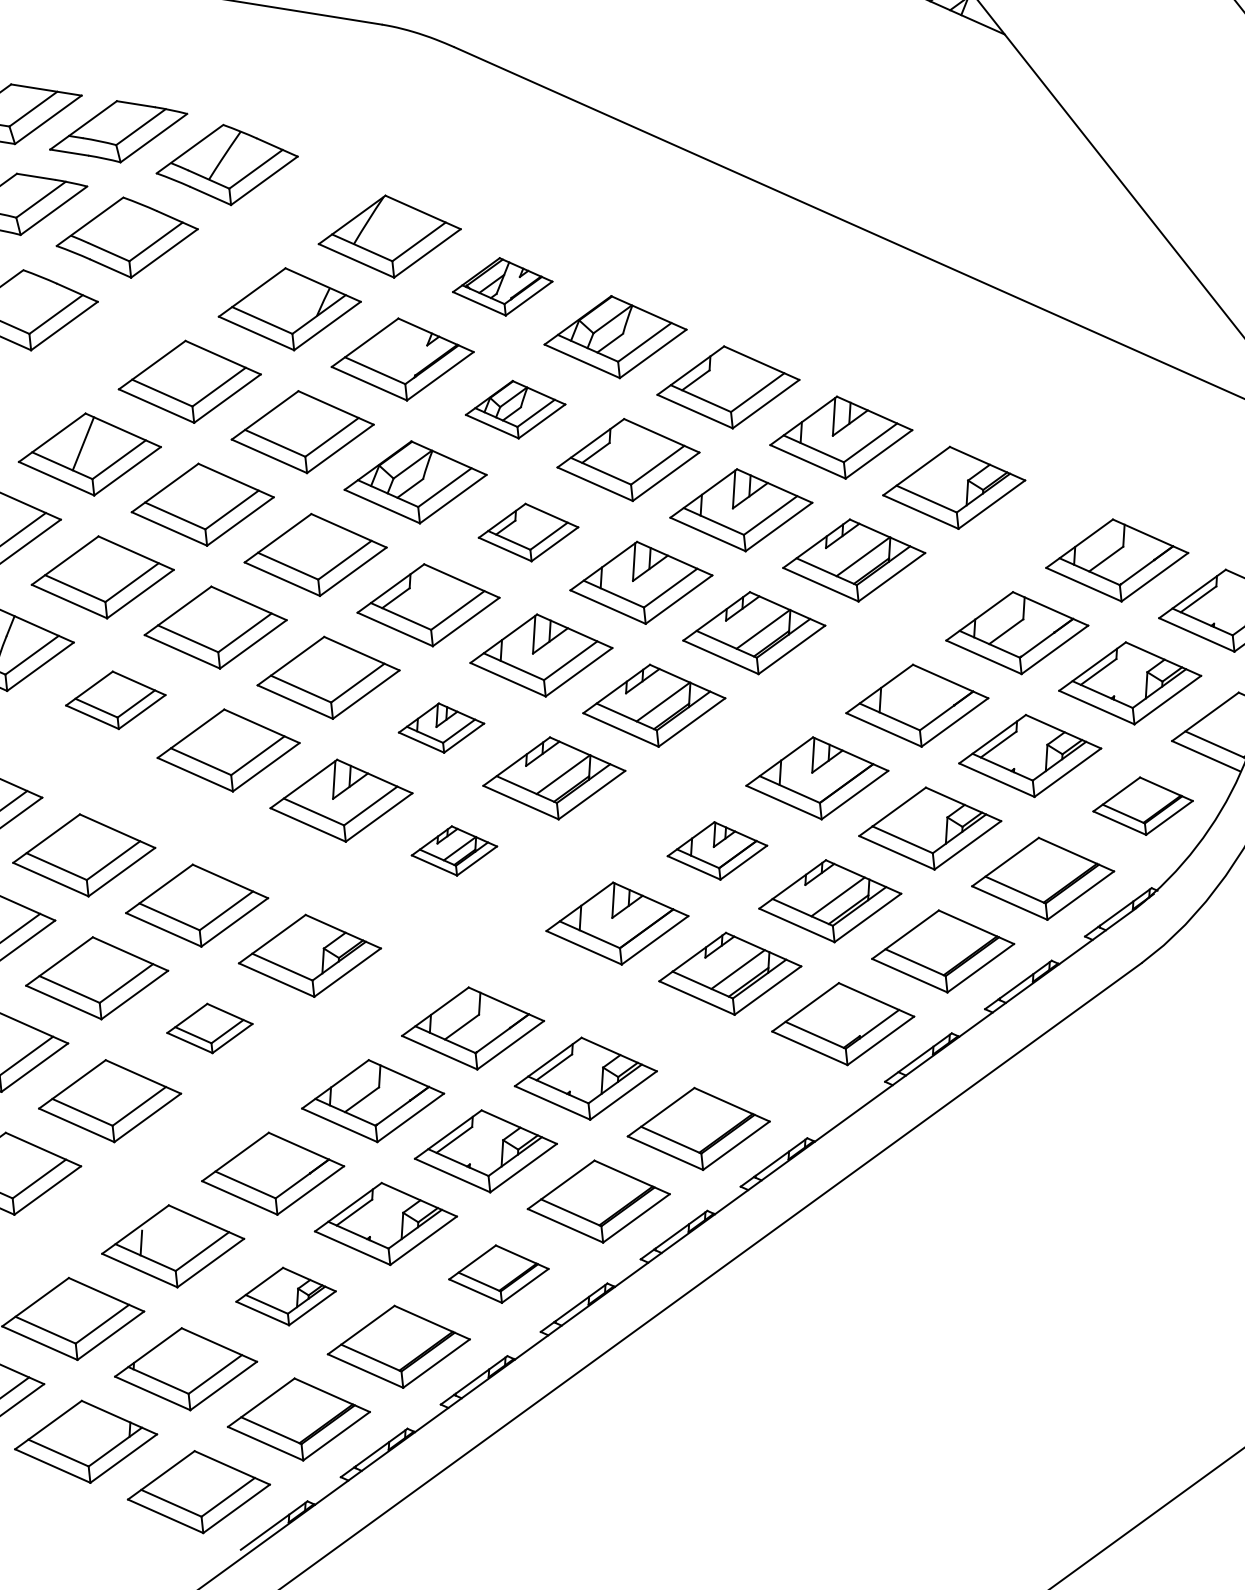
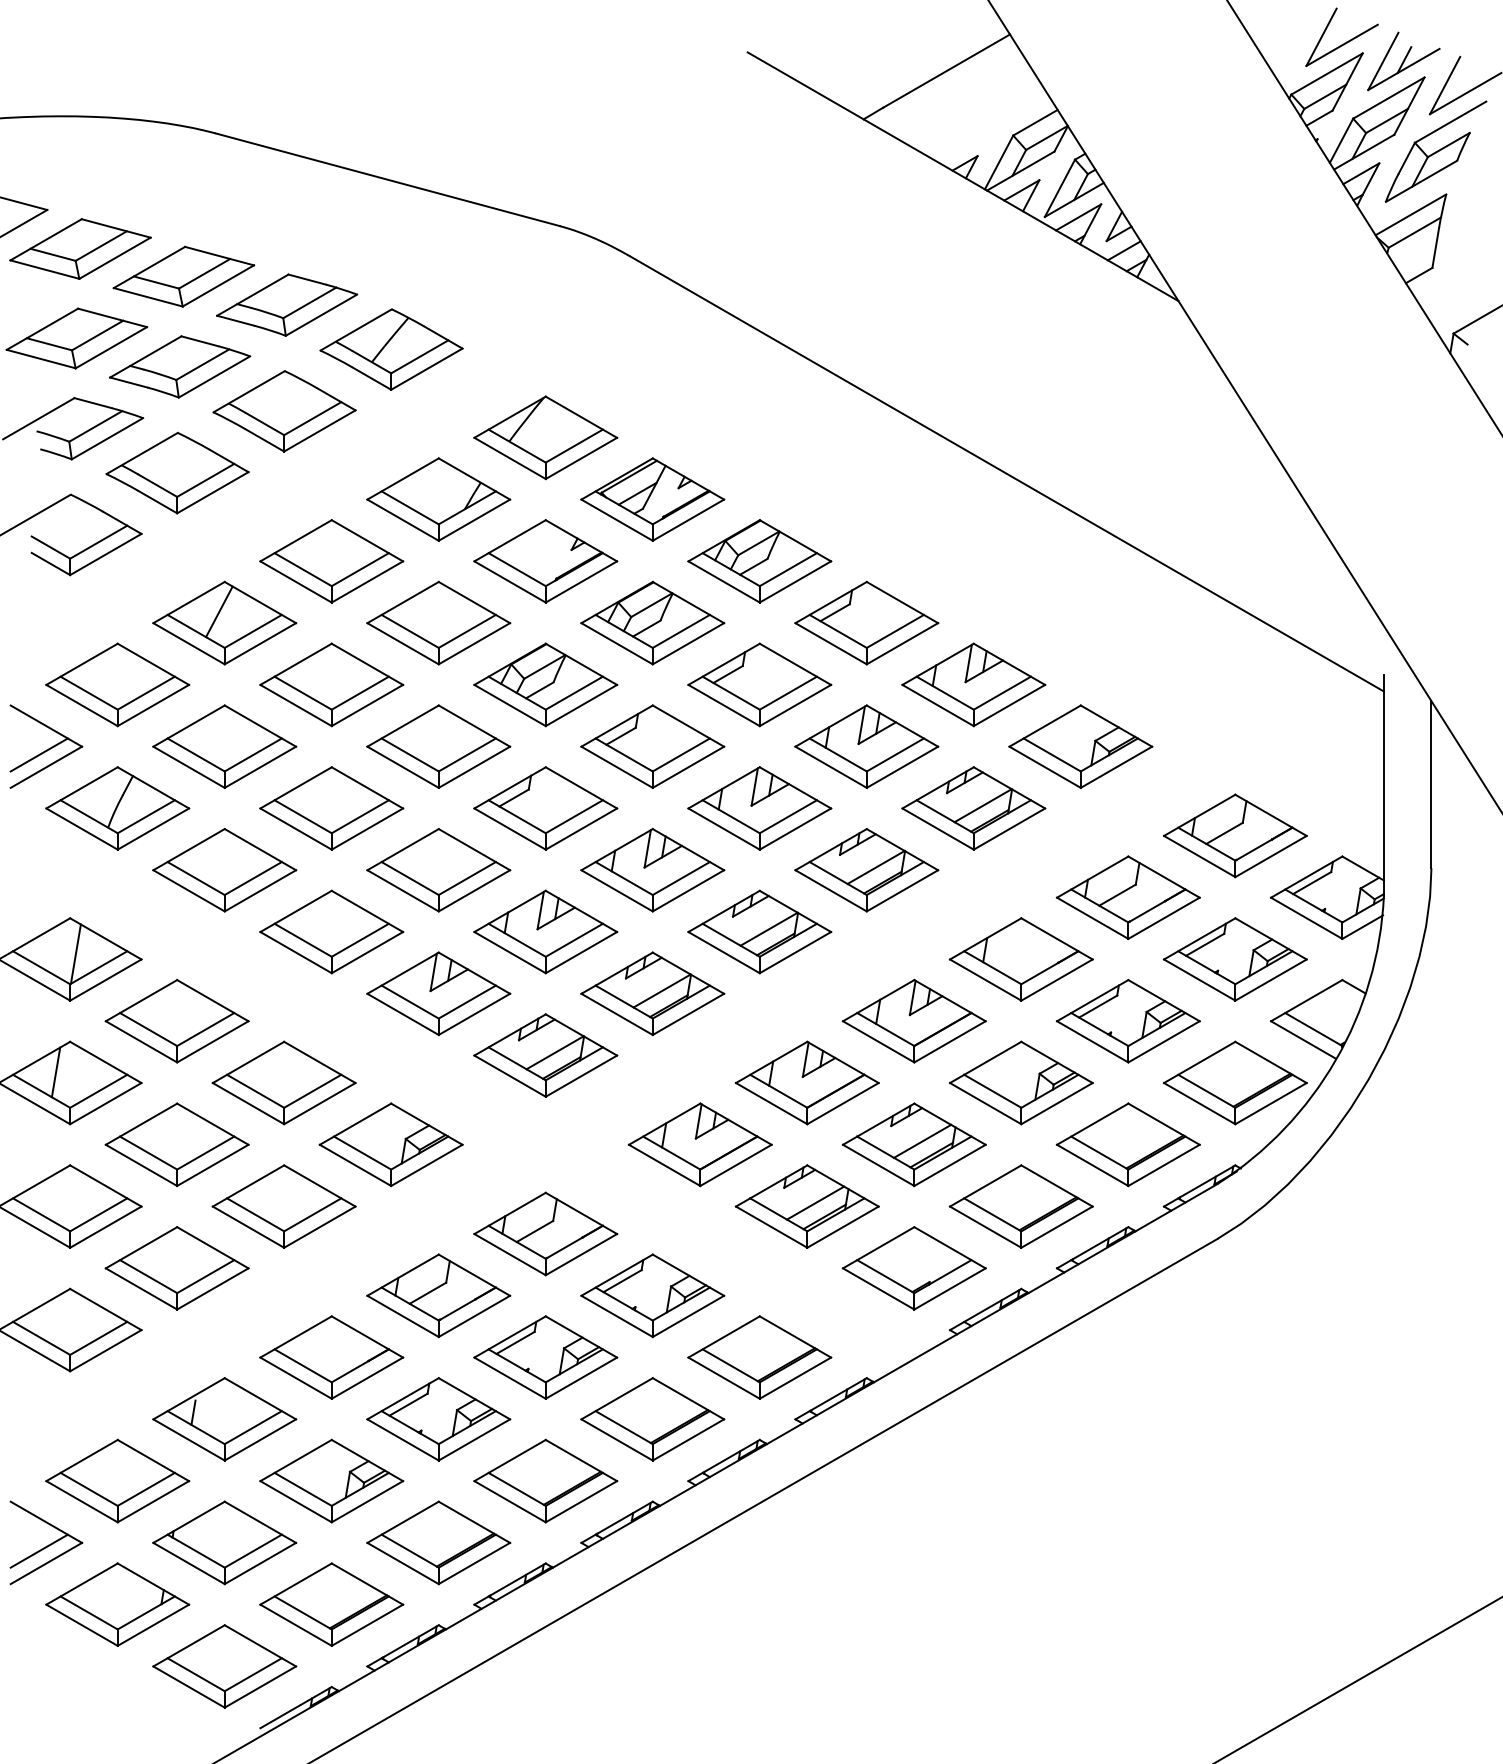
part: (502, 286) -> (652, 499), size x1.43
part: (515, 409) -> (652, 622), size x1.43
part: (528, 532) -> (652, 746), size x1.43
part: (115, 700) -> (224, 870), size x1.43
part: (441, 727) -> (545, 931), size x1.67
part: (1143, 805) -> (1235, 1082), size x1.43
part: (454, 850) -> (545, 1055), size x1.67
part: (717, 850) -> (807, 1082), size x1.43
part: (209, 1028) -> (283, 1206), size x1.67
part: (498, 1273) -> (545, 1480), size x1.43
part: (285, 1295) -> (331, 1480), size x1.43

